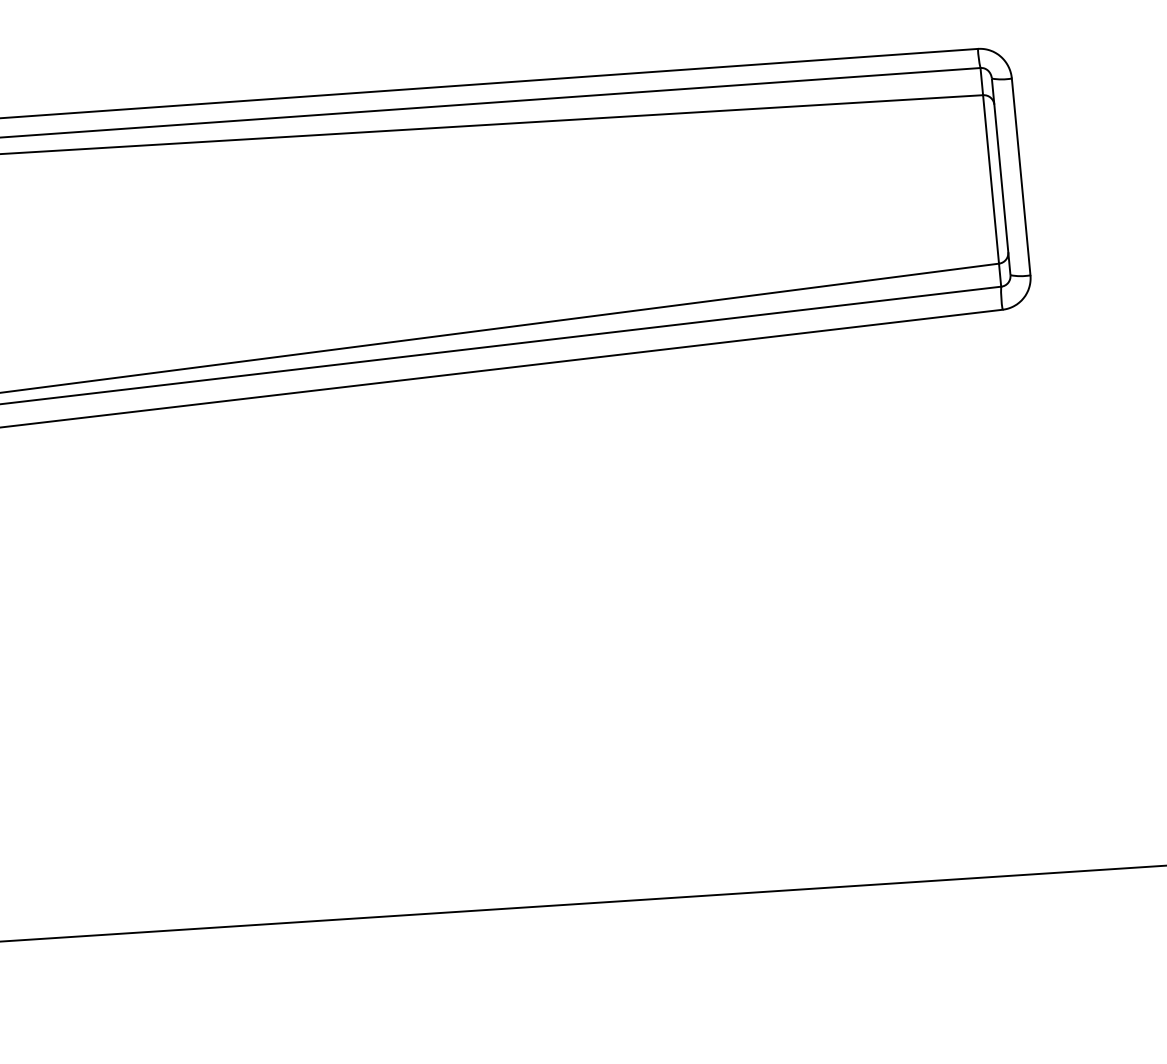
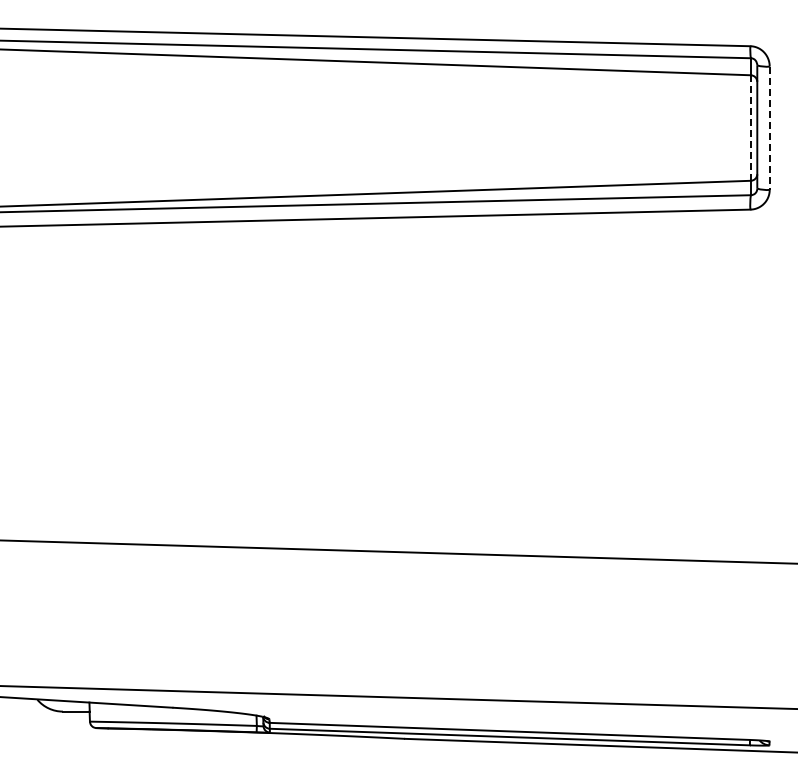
line: (1020, 177) -> (769, 128), solid -> dashed
line: (990, 180) -> (750, 128), solid -> dashed

